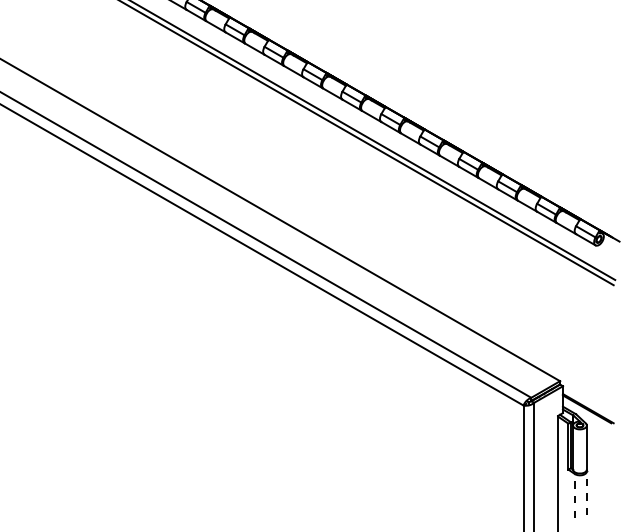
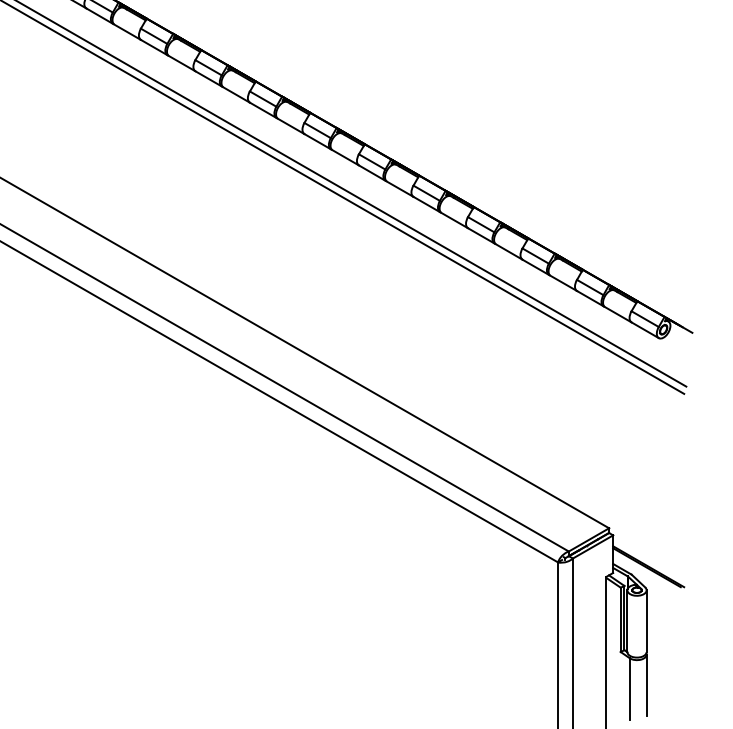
line: (586, 492) -> (646, 684), dashed -> solid
line: (574, 495) -> (629, 688), dashed -> solid

